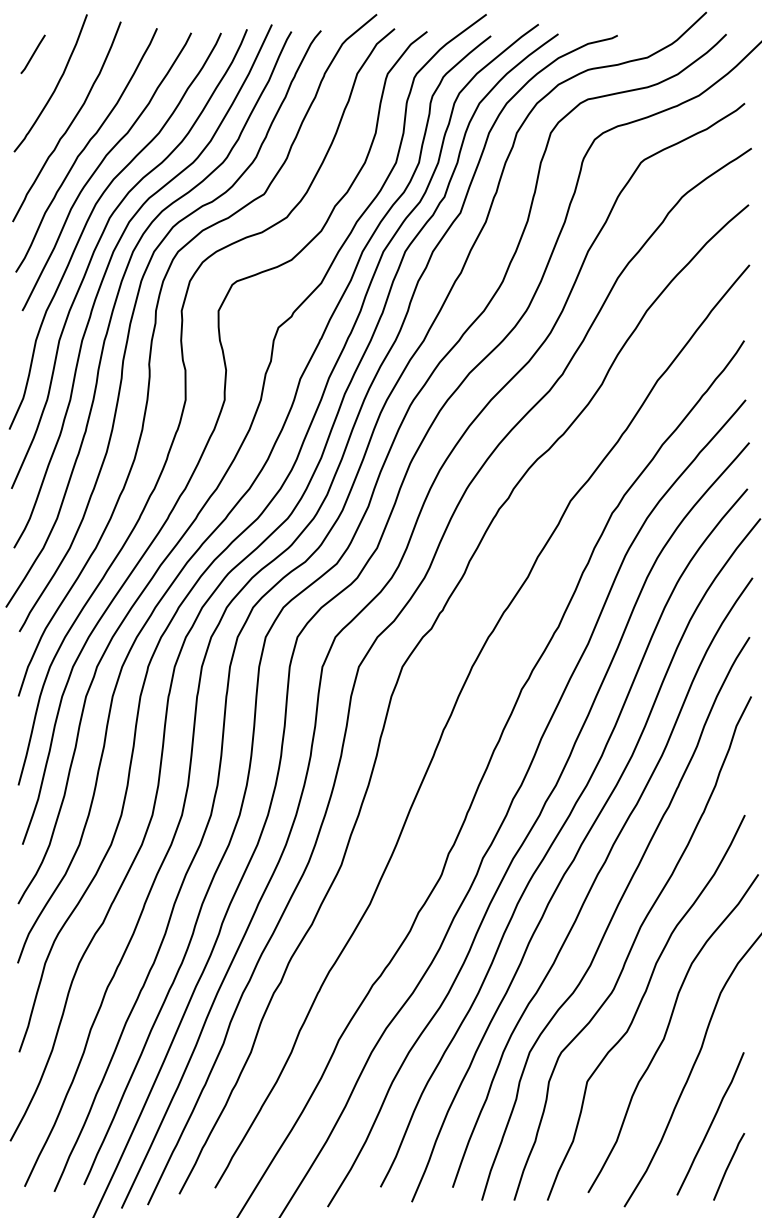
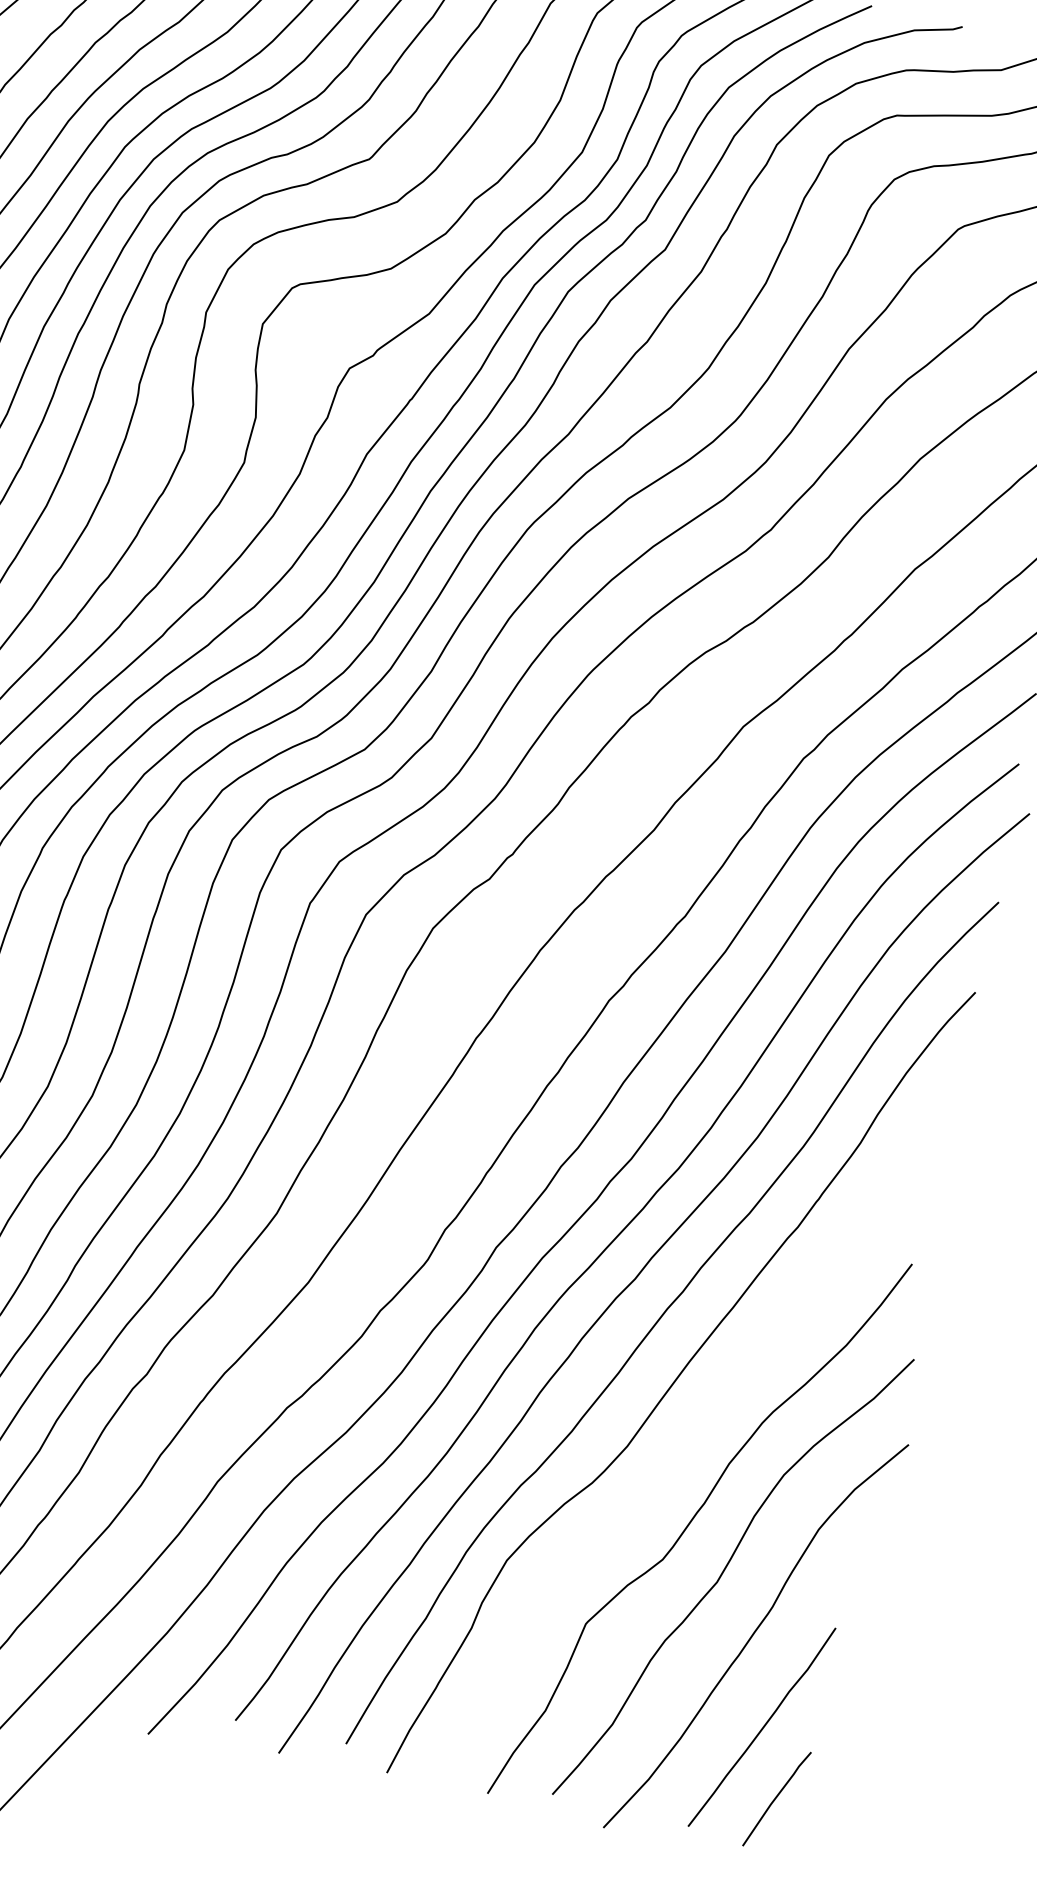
curve: (632, 948) -> (697, 1433), removed

